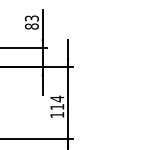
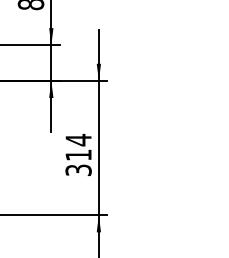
text: (57, 115) -> (79, 171), 114 -> 314

